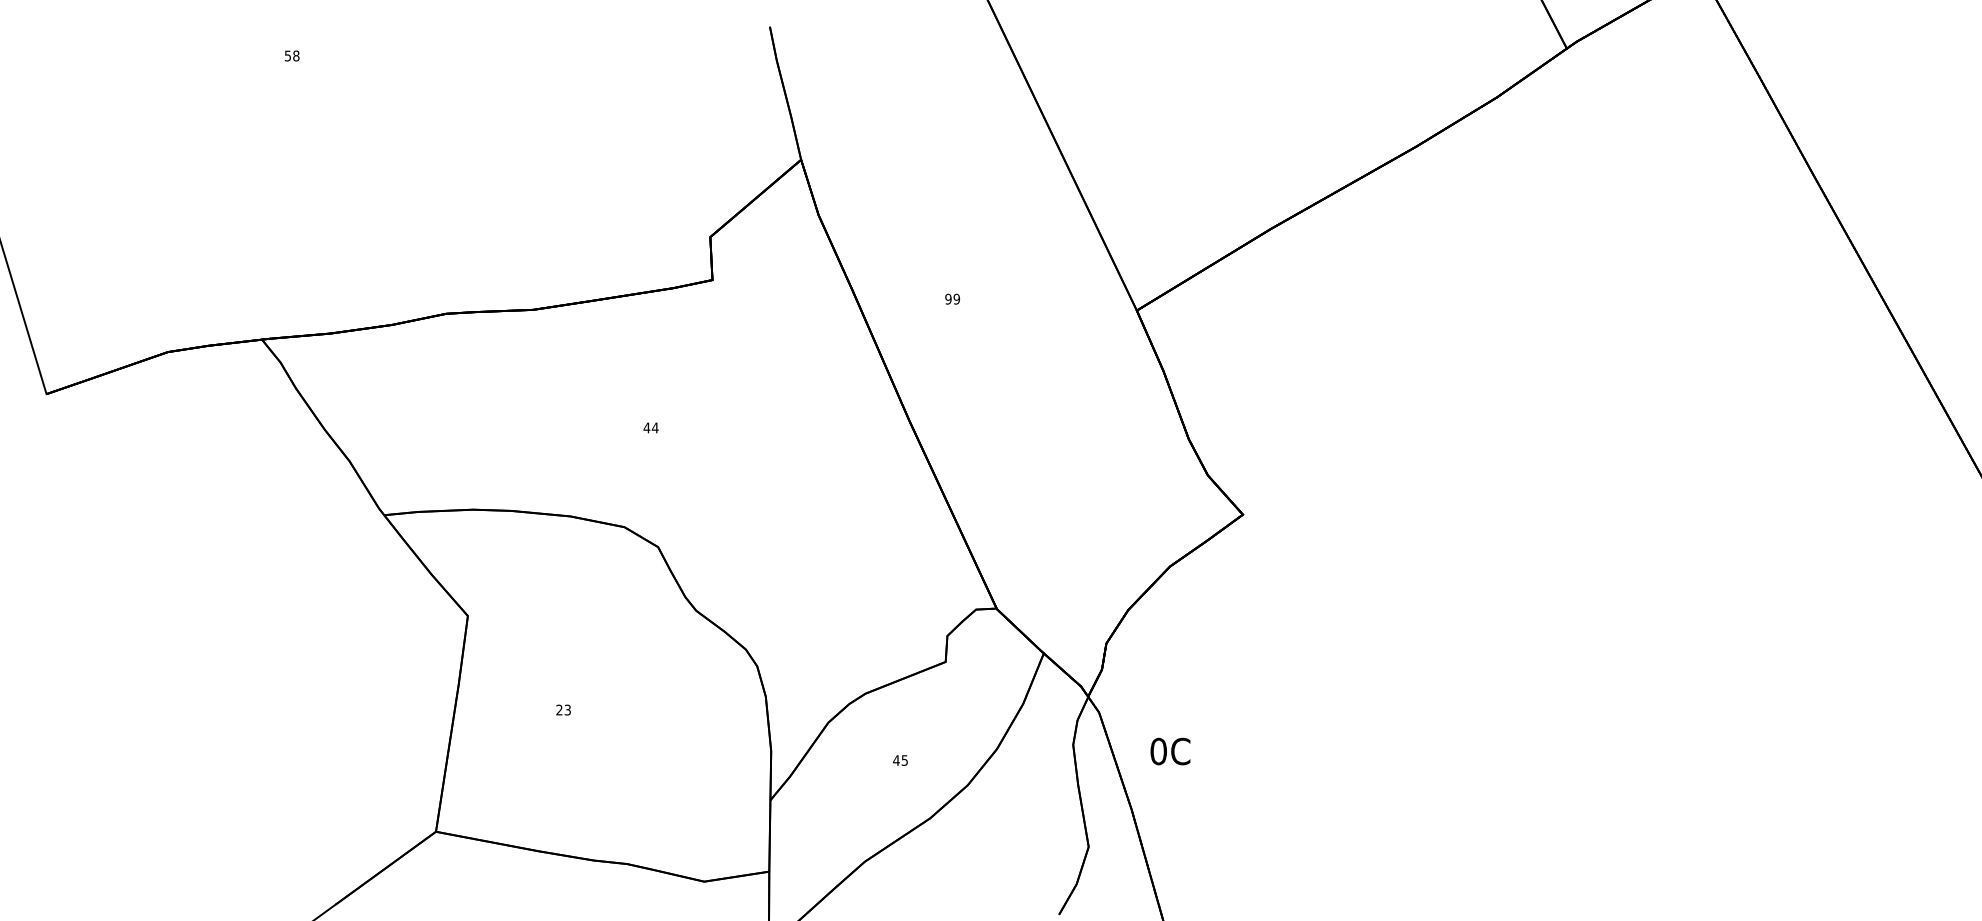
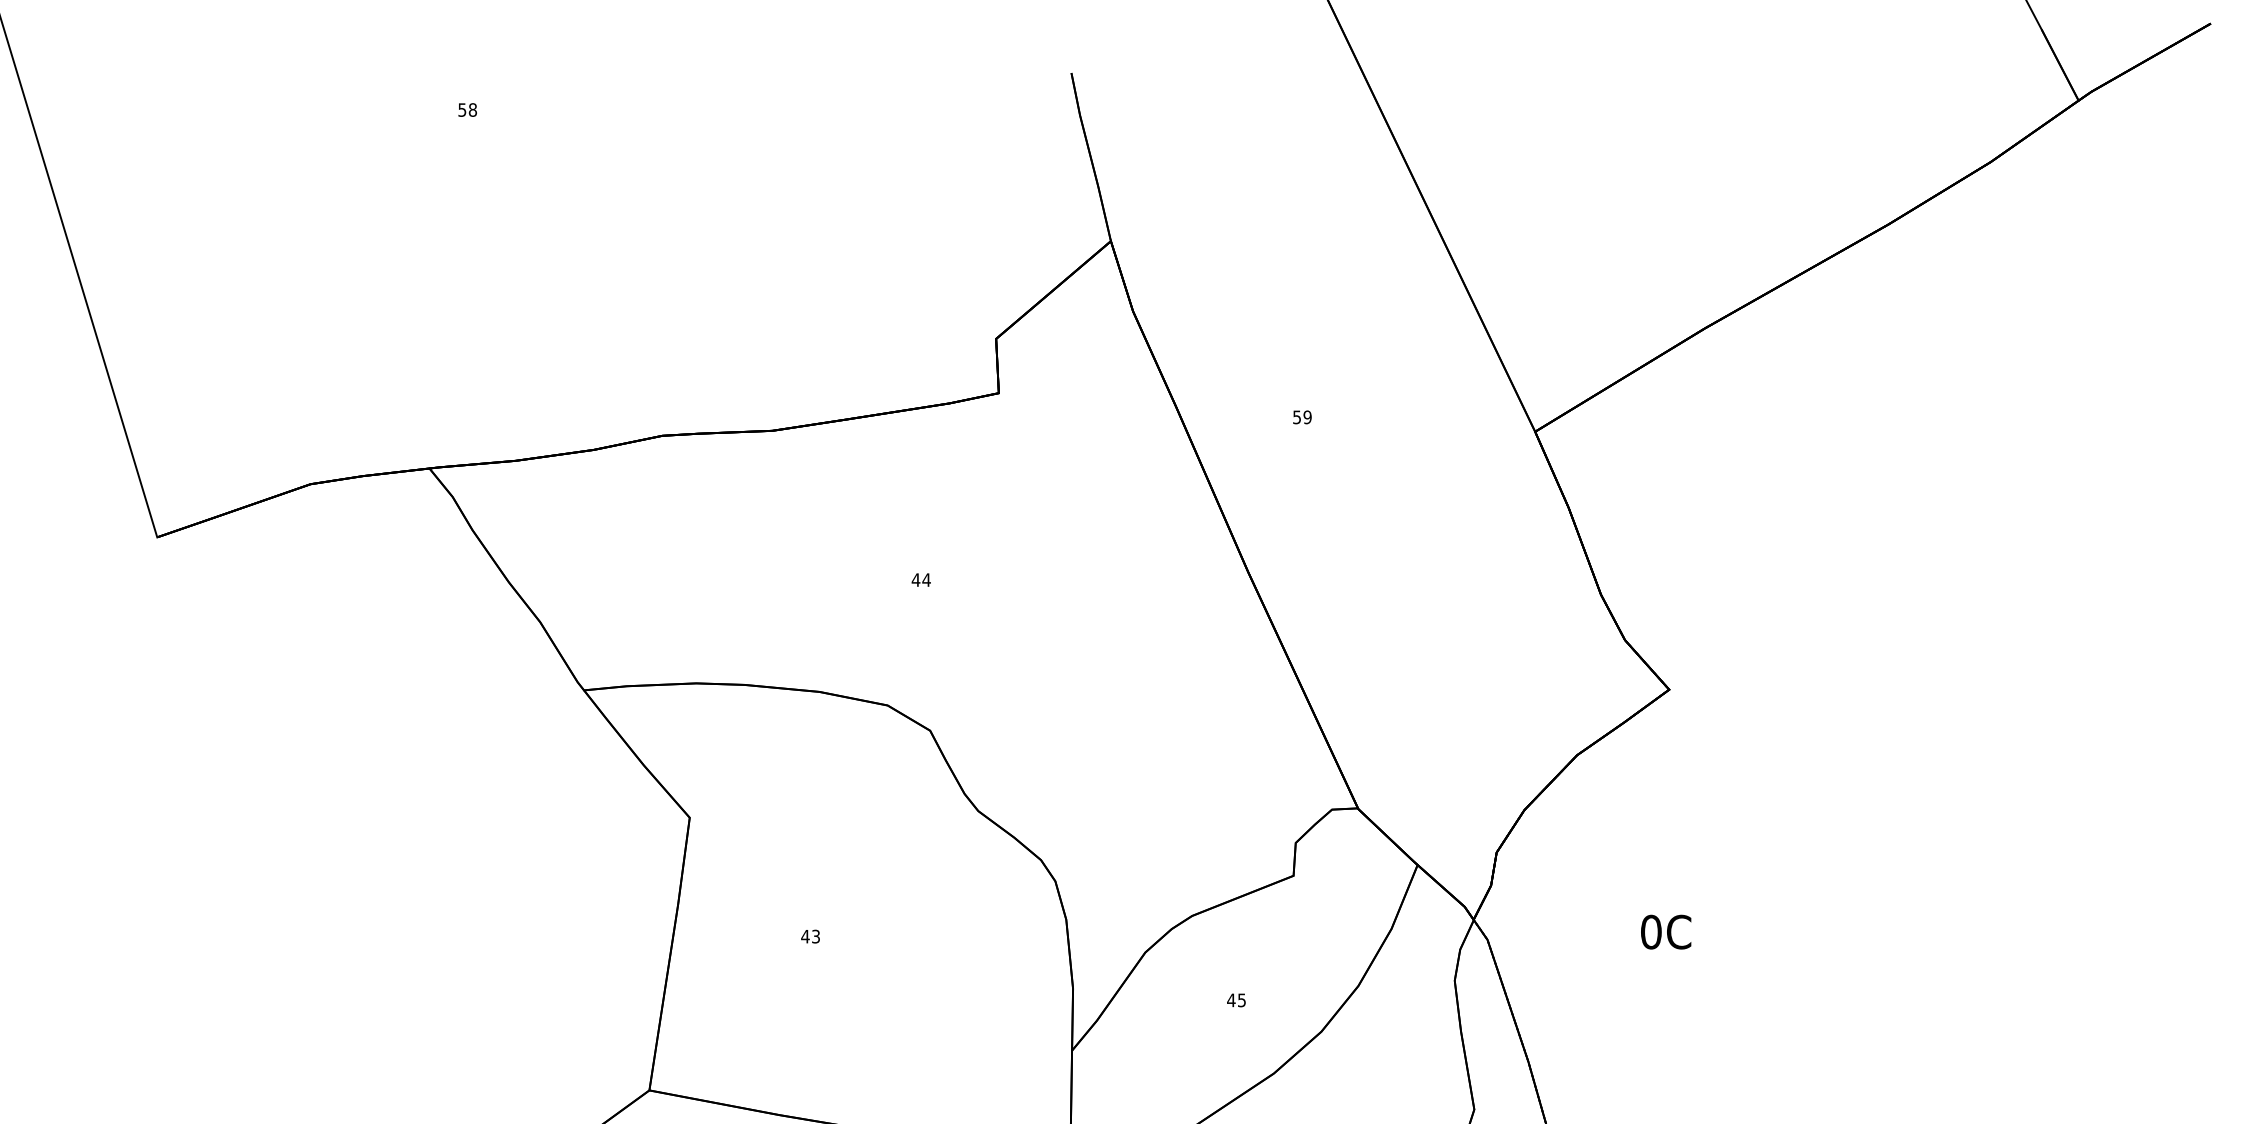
text: (948, 298) -> (1297, 416), 99 -> 59
text: (559, 709) -> (805, 935), 23 -> 43
text: (1170, 751) -> (1666, 932), moved

